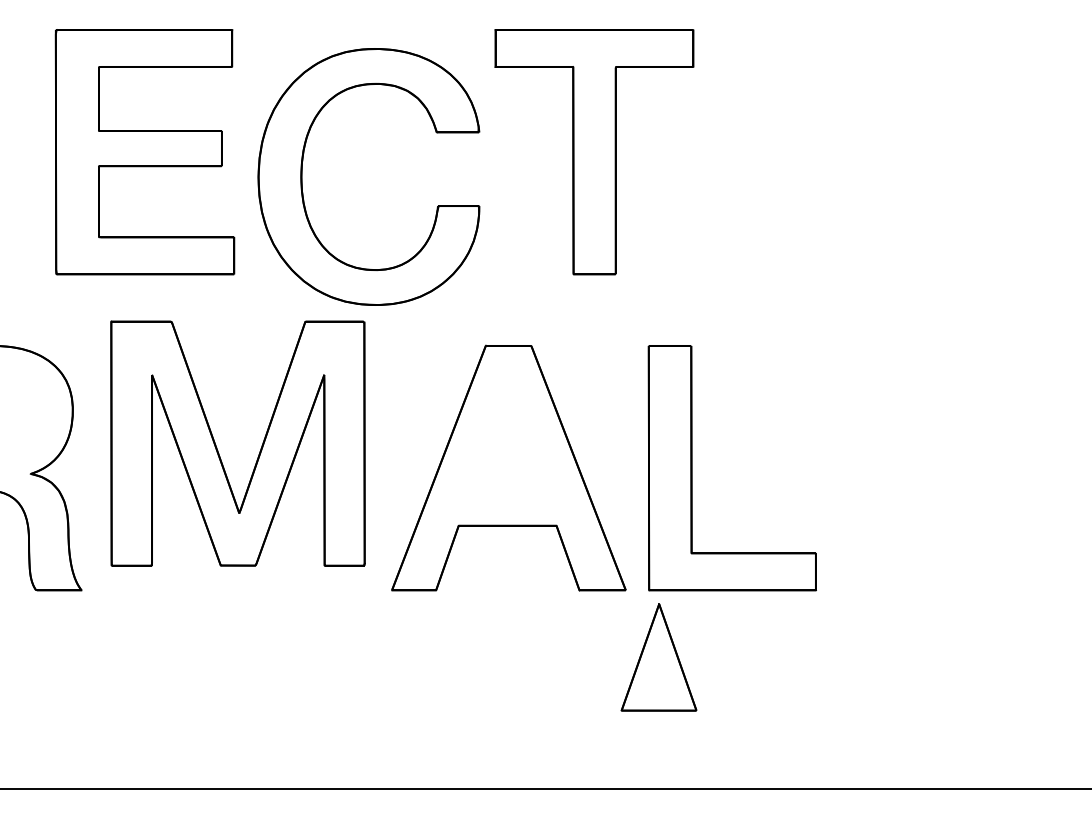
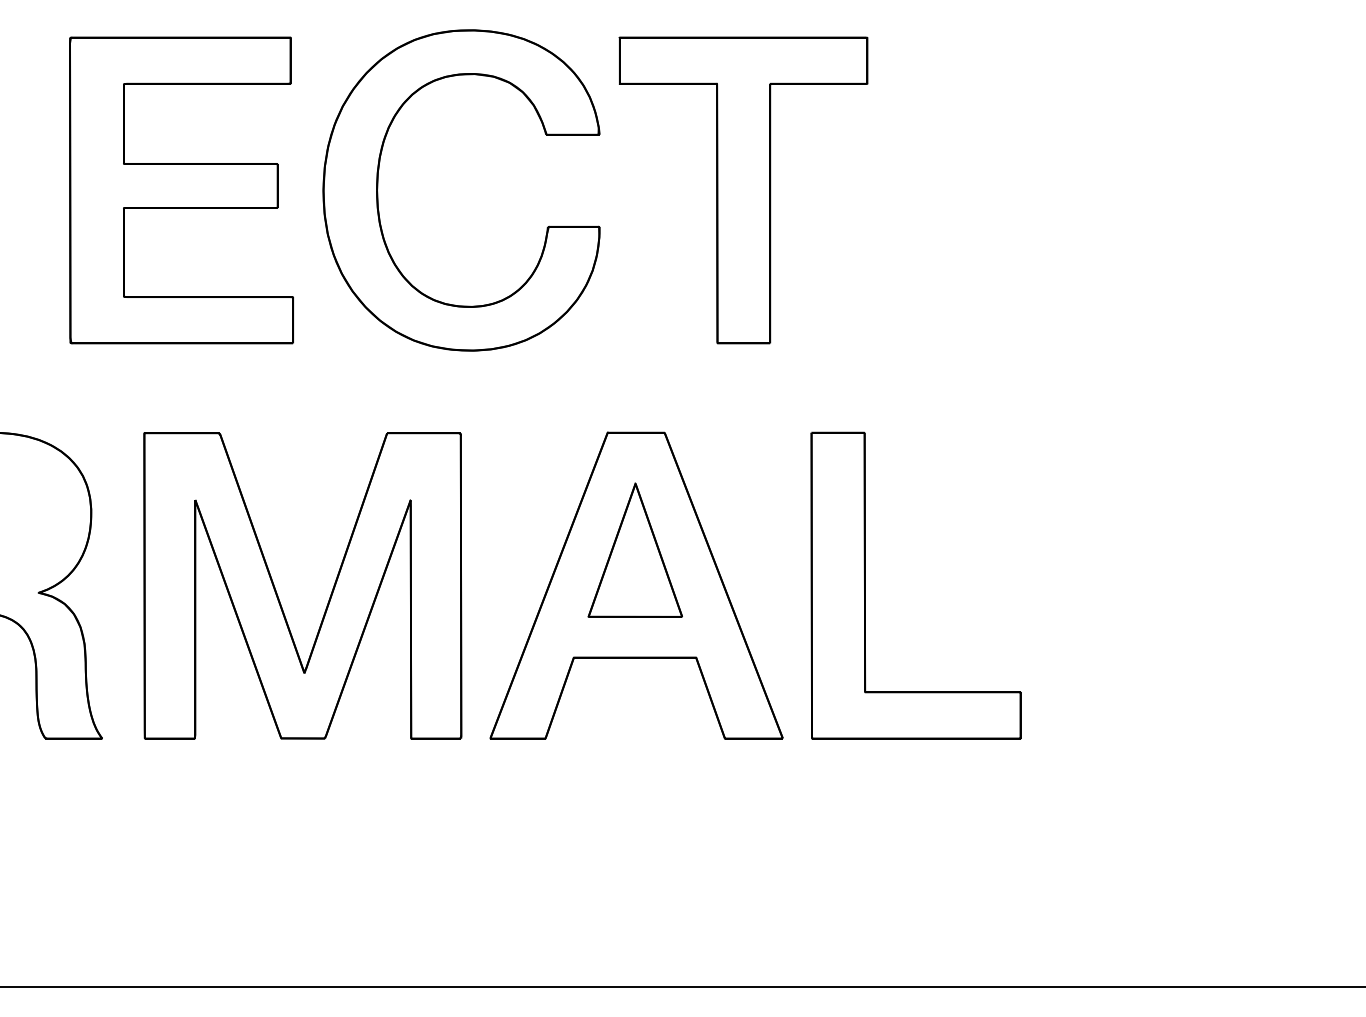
part: (302, 175) -> (378, 188), moved
part: (218, 451) -> (278, 595), moved
part: (658, 656) -> (634, 549), moved

